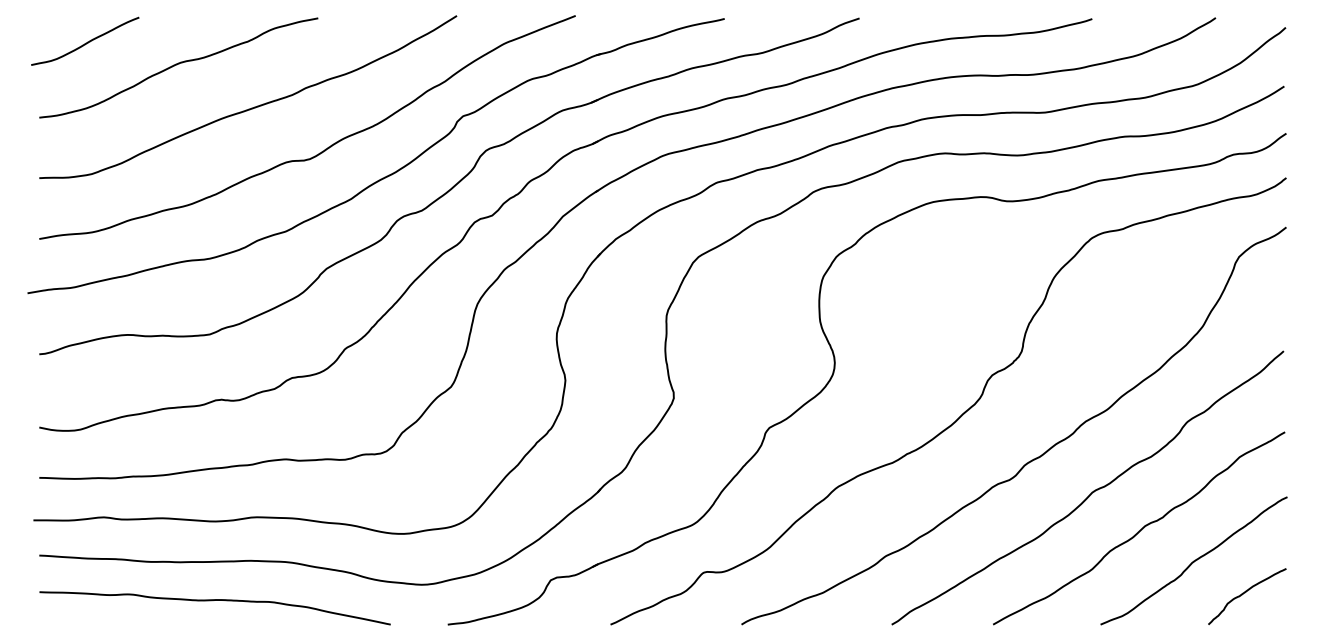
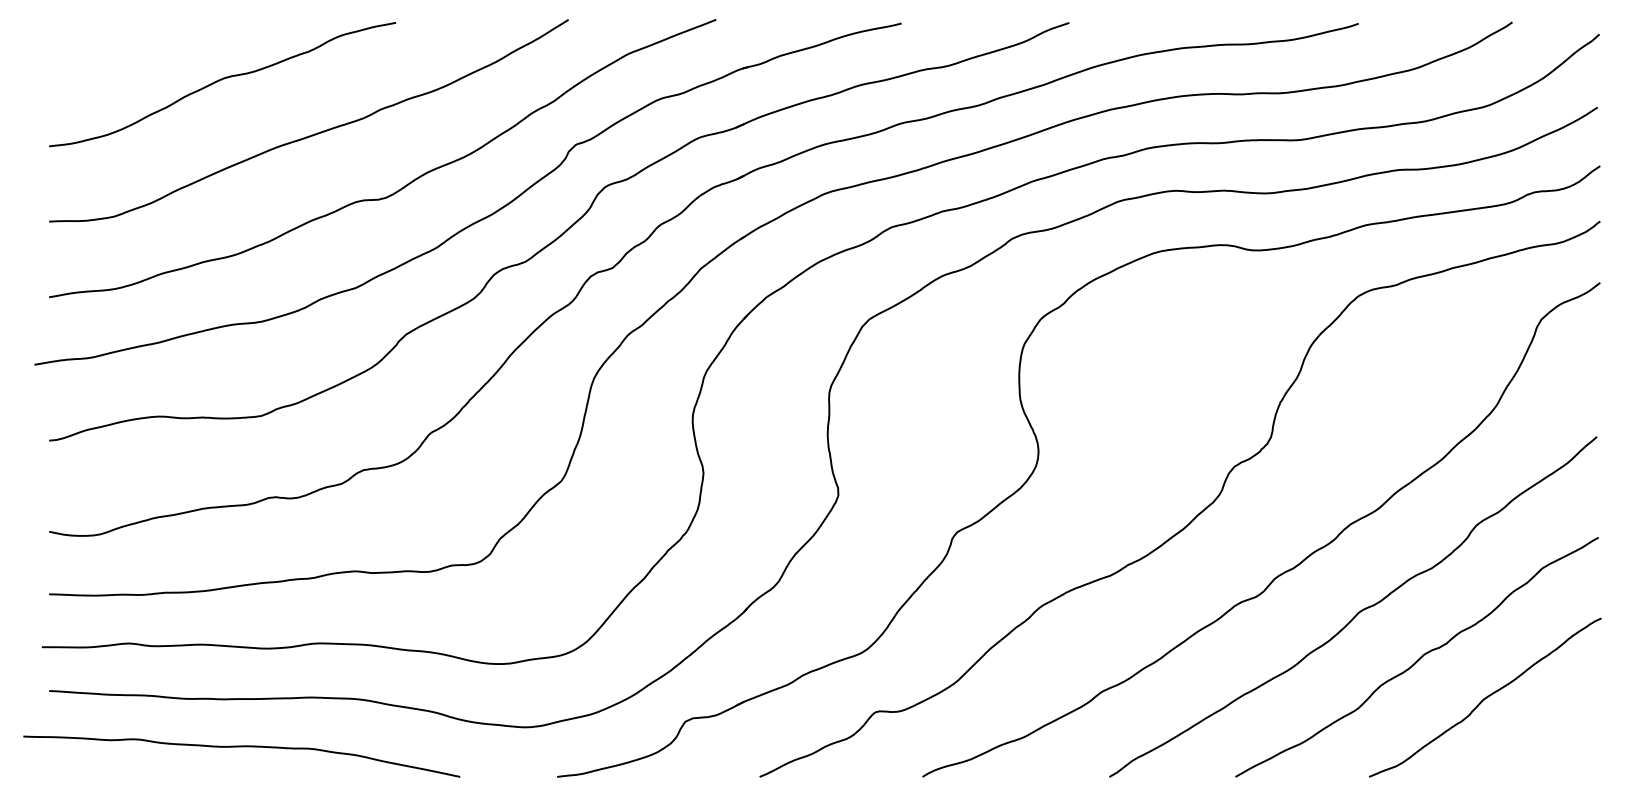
curve: (85, 43) -> (106, 53), removed
curve: (1245, 592) -> (1549, 737), removed
curve: (214, 600) -> (241, 747), moved

